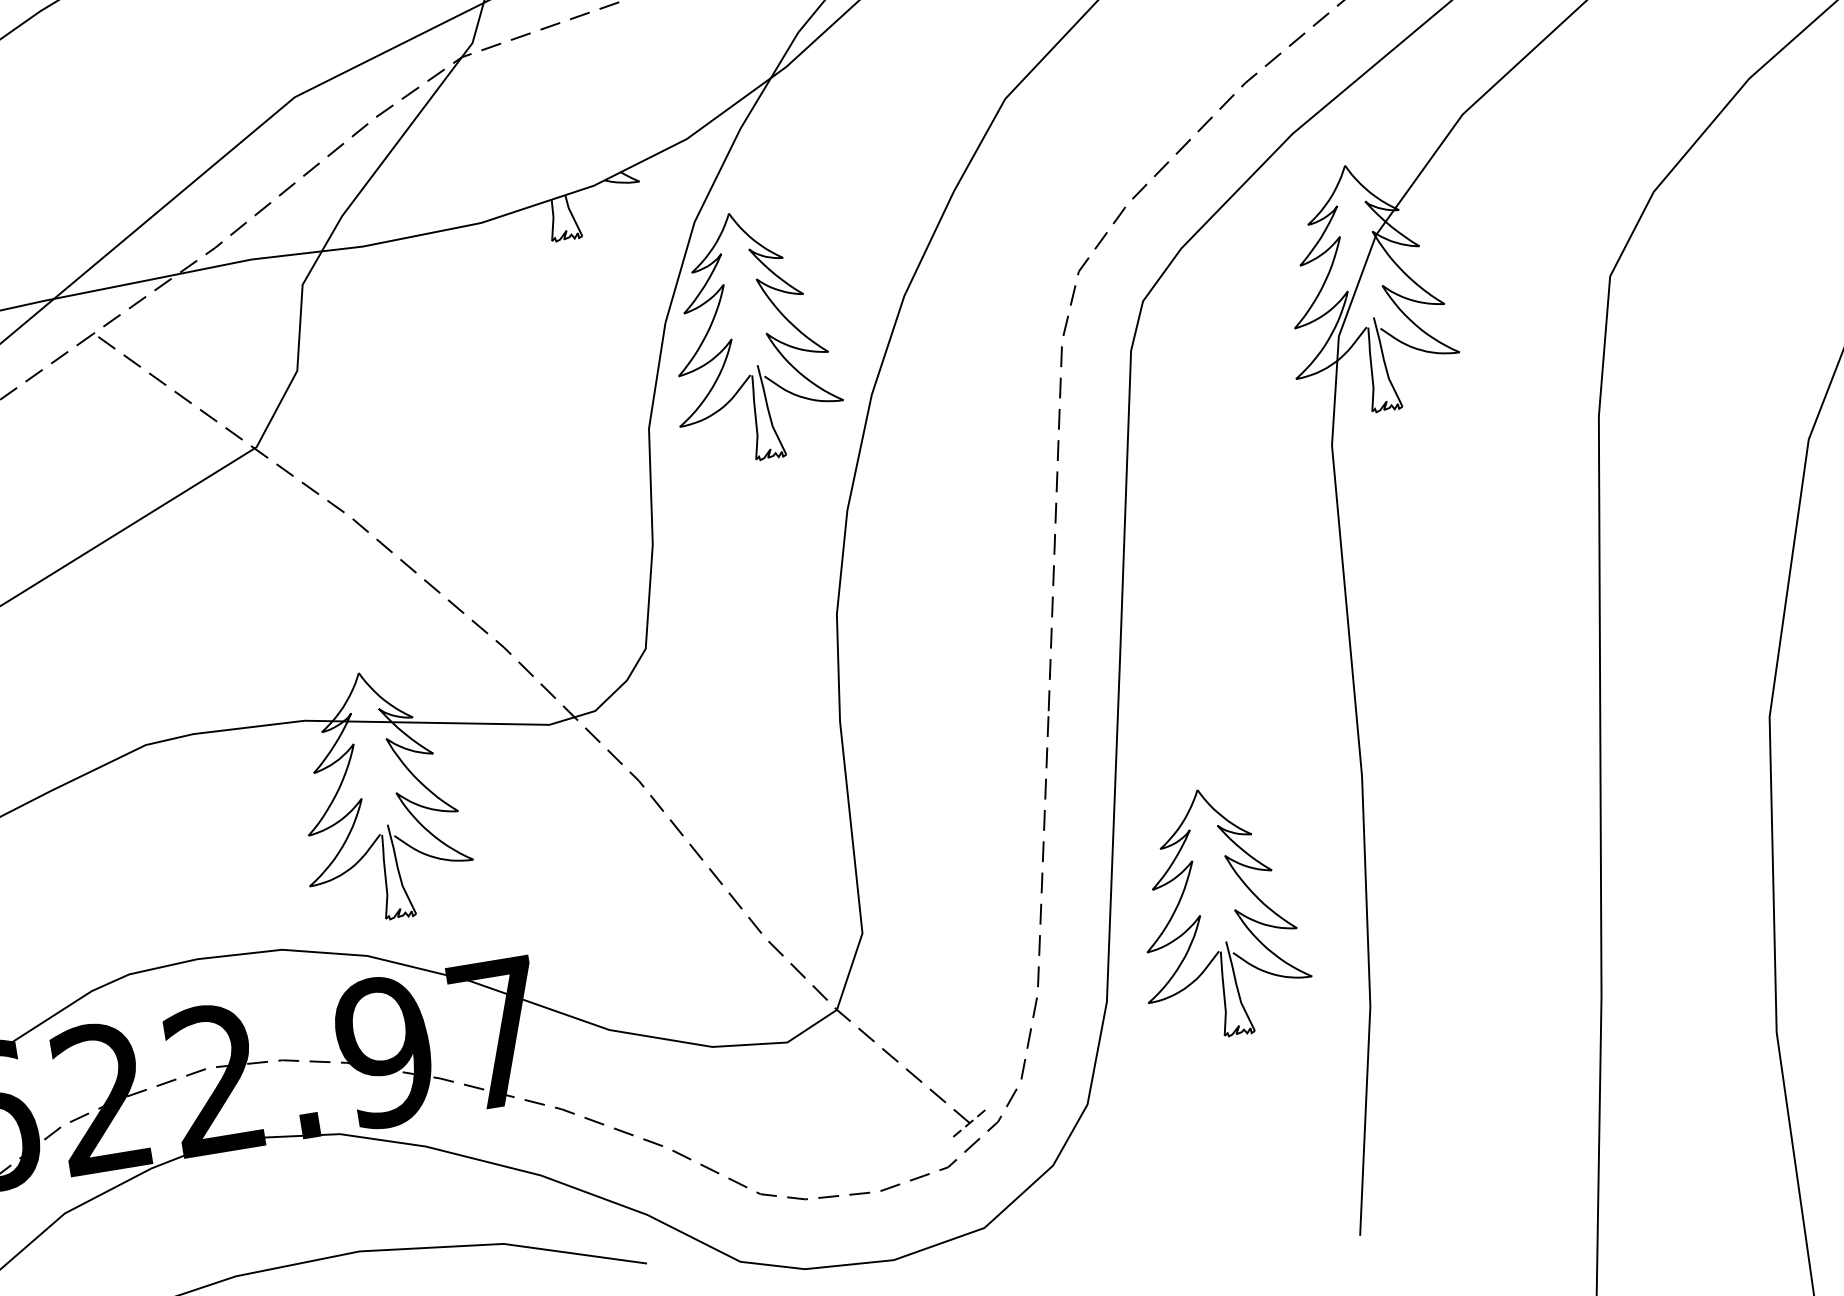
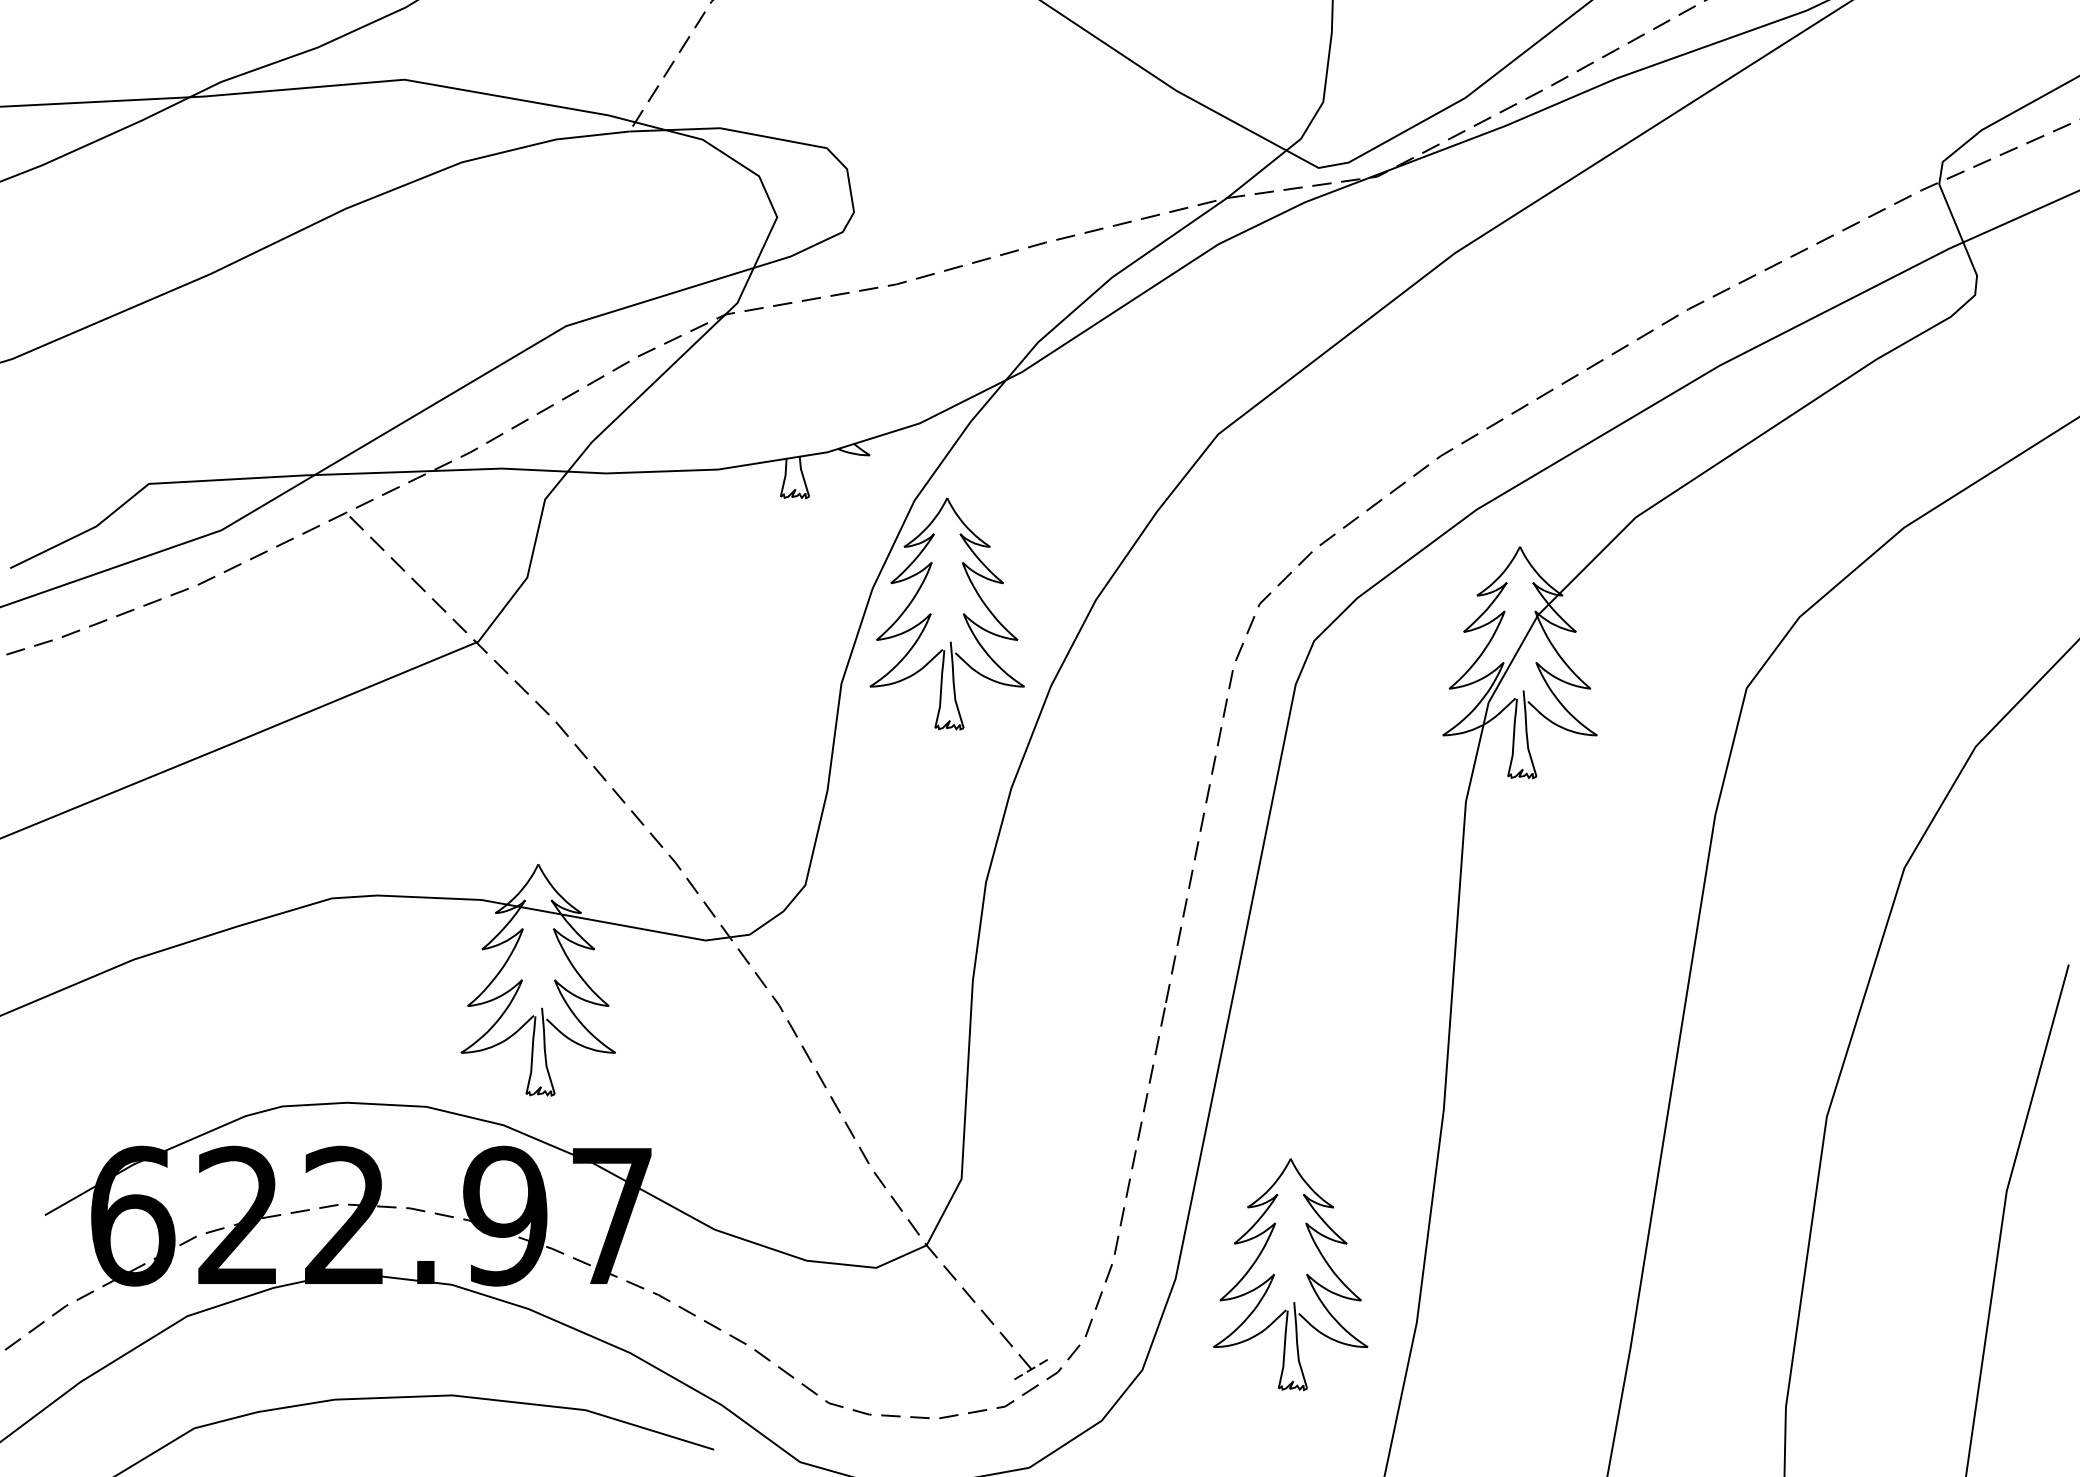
part: (1200, 915) -> (1274, 1274), moved

